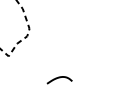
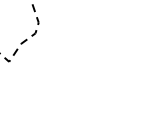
curve: (59, 78) -> (81, 93), removed

